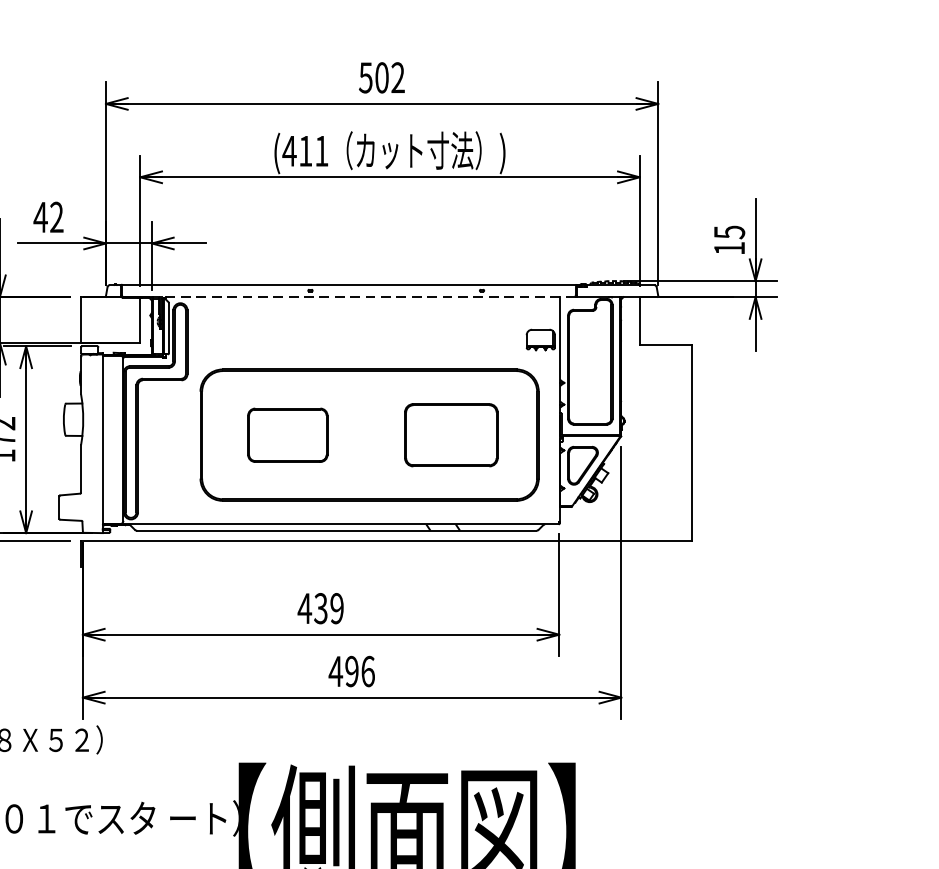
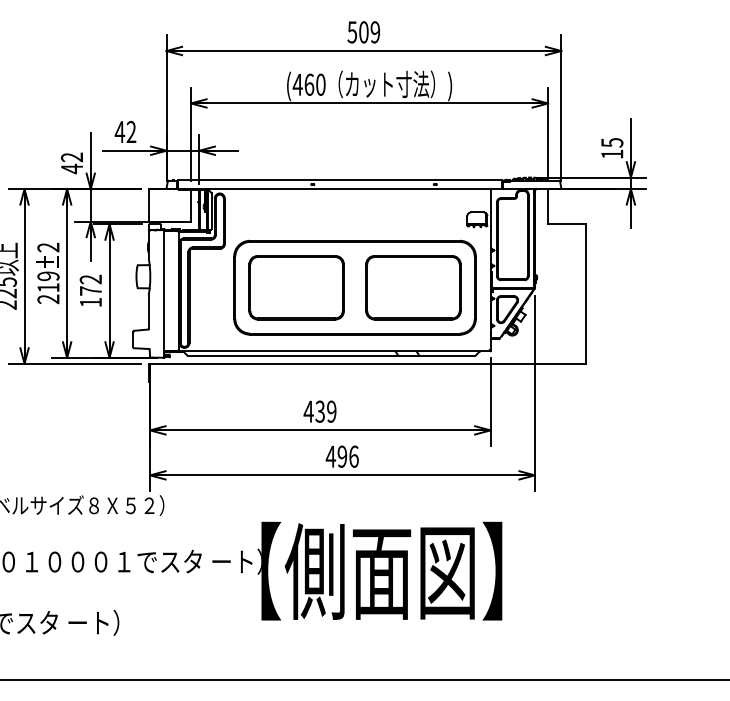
text: (398, 78) -> (375, 32), 502 -> 509
text: (312, 150) -> (314, 84), (411 -> (460
line: (349, 297) -> (340, 189), dashed -> solid
part: (287, 434) -> (296, 287), size x1.67
part: (451, 434) -> (413, 287), size x1.43

